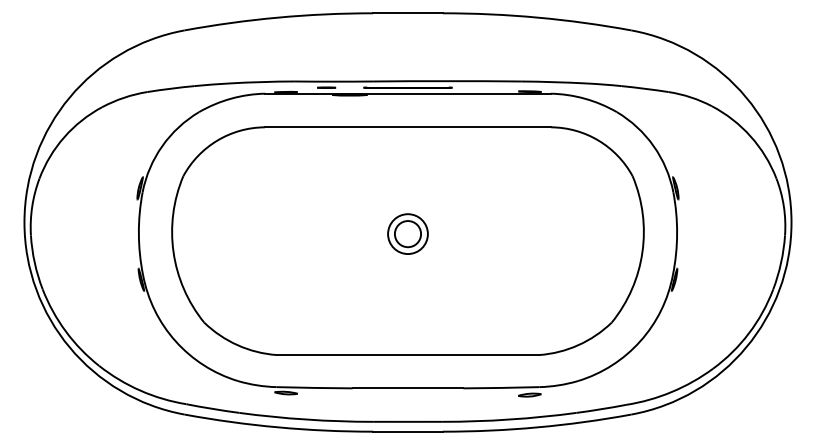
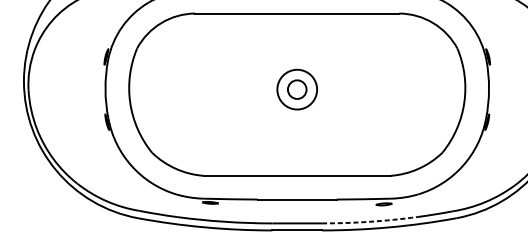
circle: (407, 234) -> (296, 89), size x1.4
arc: (509, 419) -> (369, 221), solid -> dashed

